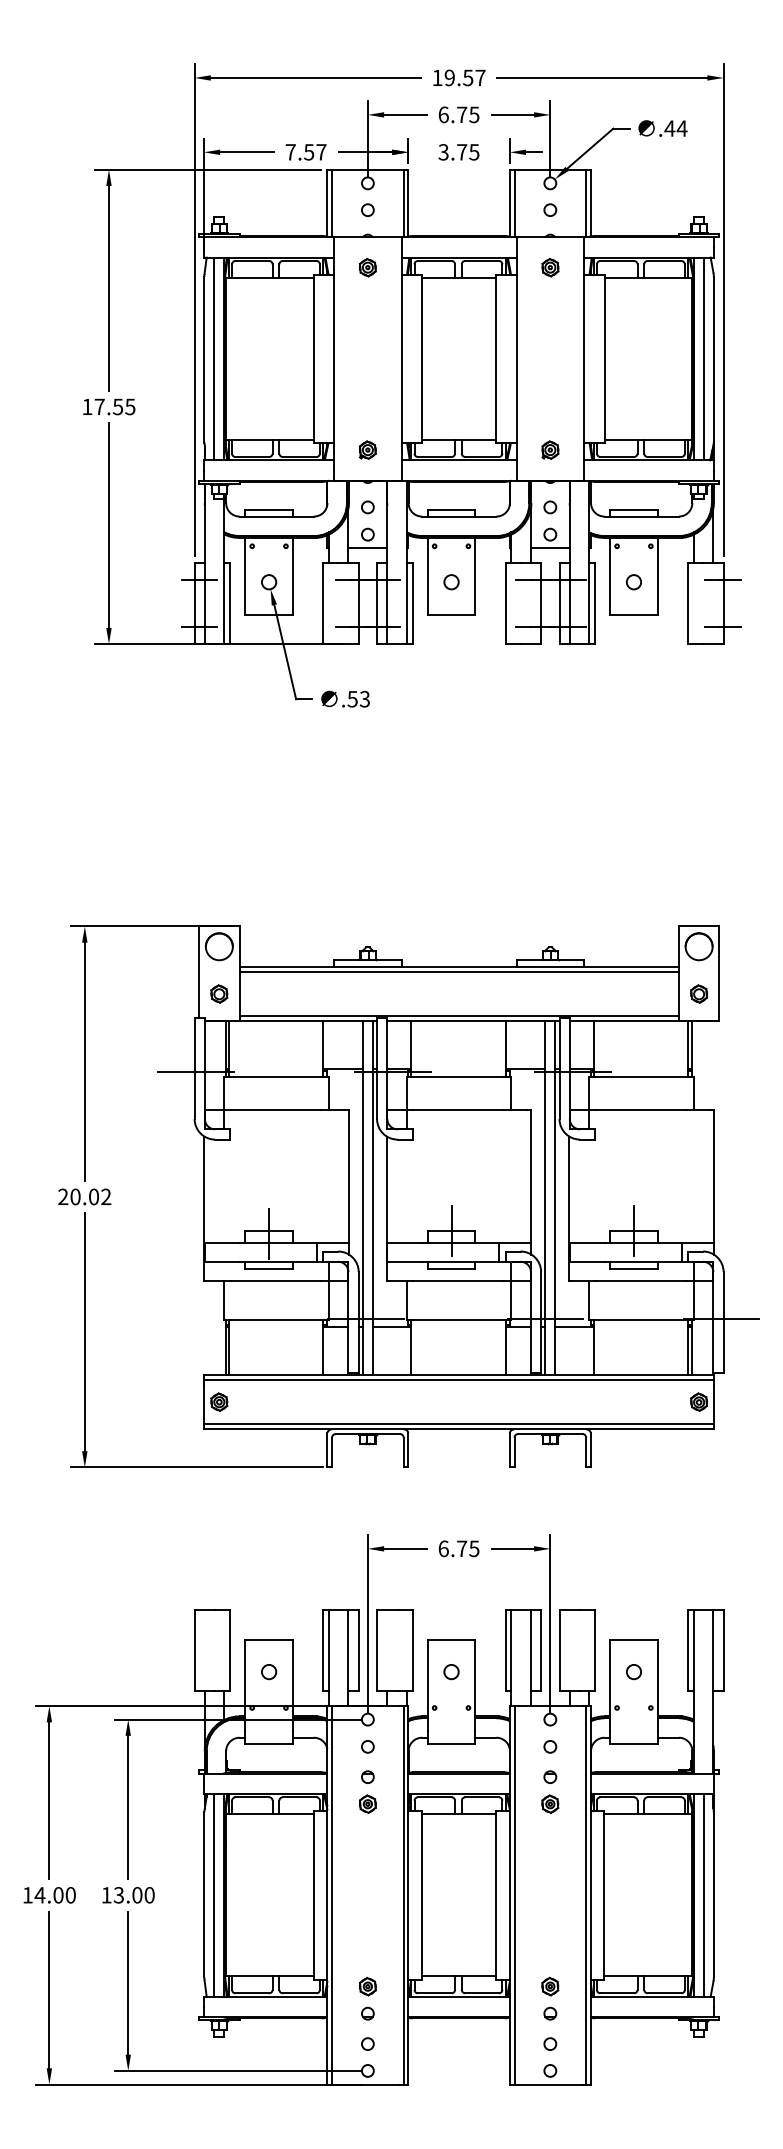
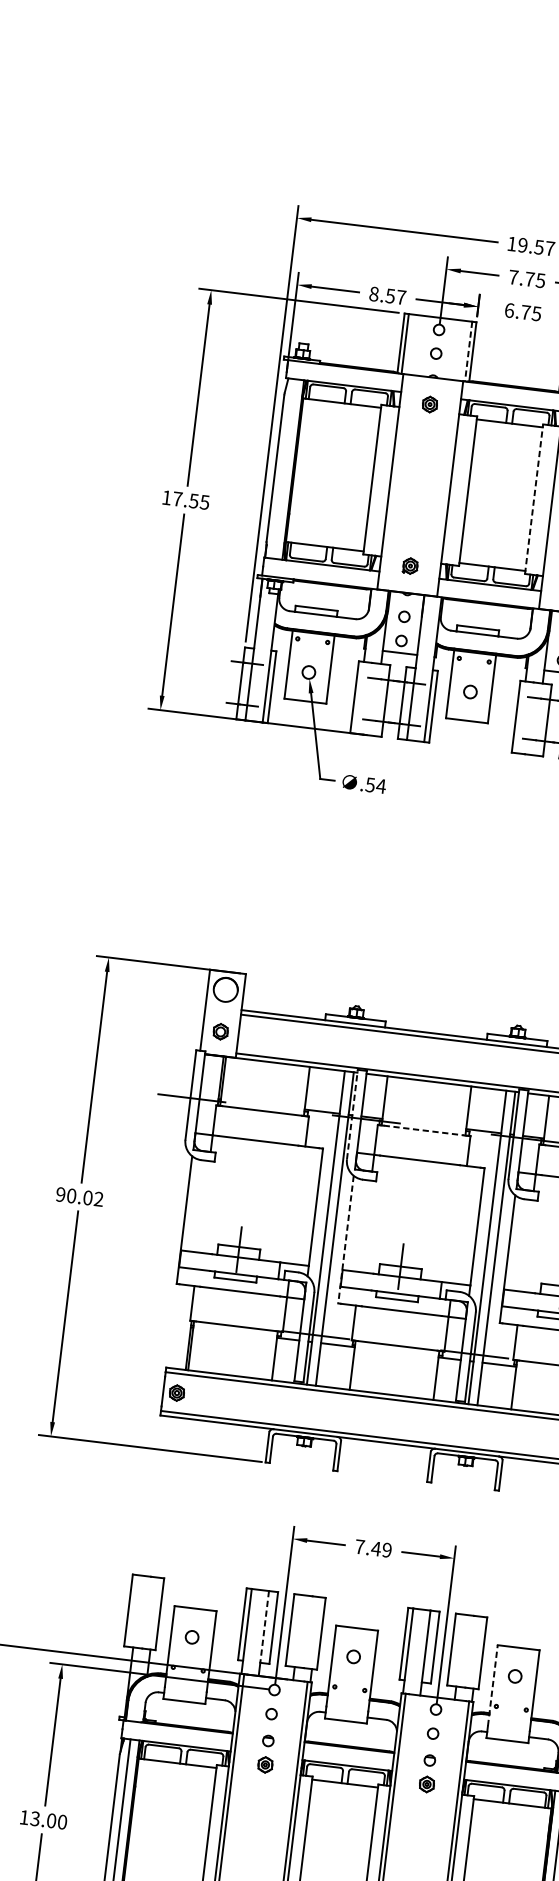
text: (443, 114) -> (513, 277), 6.75 -> 7.75
text: (290, 152) -> (373, 294), 7.57 -> 8.57
text: (443, 152) -> (509, 310), 3.75 -> 6.75
line: (403, 203) -> (468, 351), solid -> dashed
line: (214, 358) -> (284, 468), removed
line: (496, 358) -> (534, 498), solid -> dashed
text: (364, 698) -> (380, 785), .53 -> .54
line: (377, 1068) -> (352, 1114), solid -> dashed
line: (459, 1076) -> (424, 1130), solid -> dashed
text: (63, 1197) -> (60, 1195), 20.02 -> 90.02
line: (386, 1209) -> (345, 1240), solid -> dashed
text: (458, 1548) -> (373, 1548), 6.75 -> 7.49
line: (348, 1650) -> (264, 1626), solid -> dashed
line: (610, 1685) -> (492, 1685), solid -> dashed

